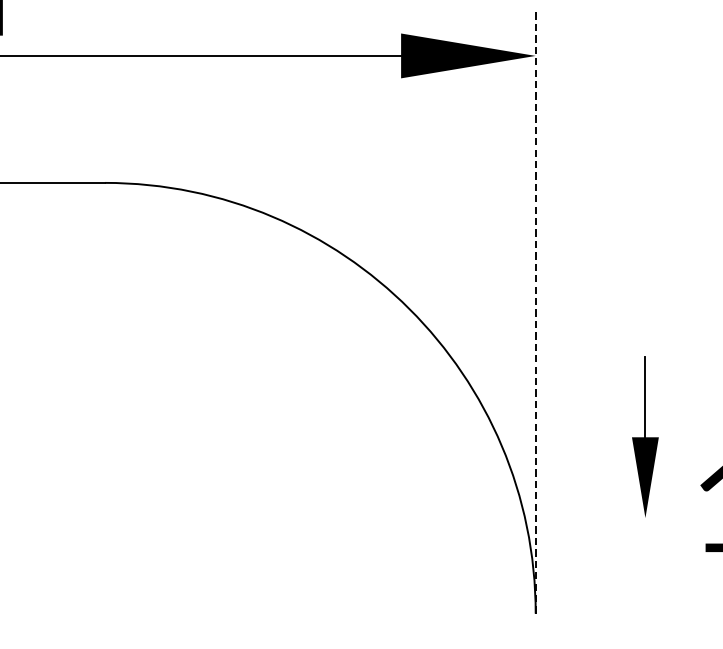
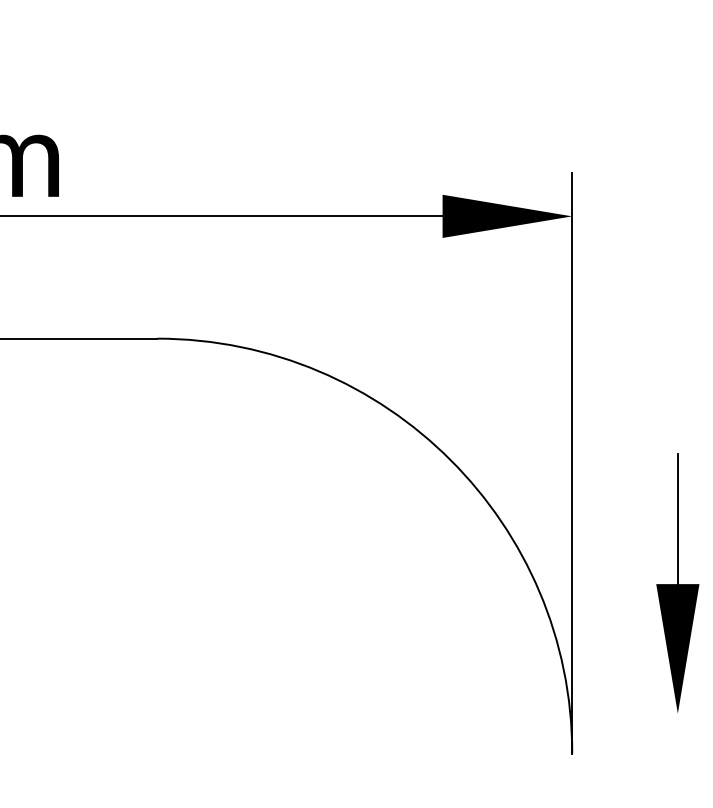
line: (535, 311) -> (572, 462), dashed -> solid
part: (644, 436) -> (677, 582), size x1.67

